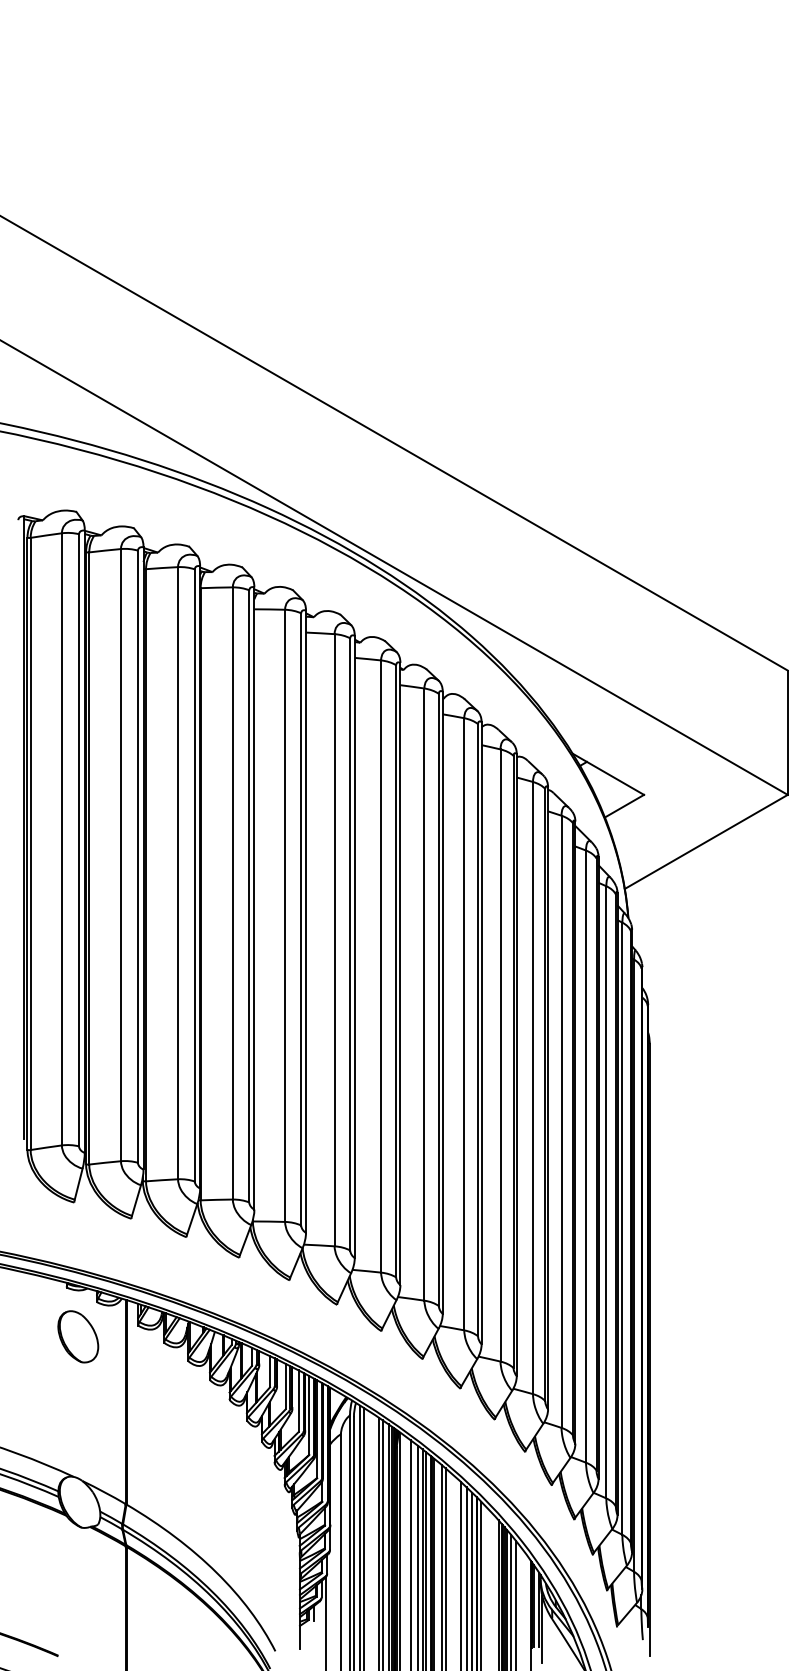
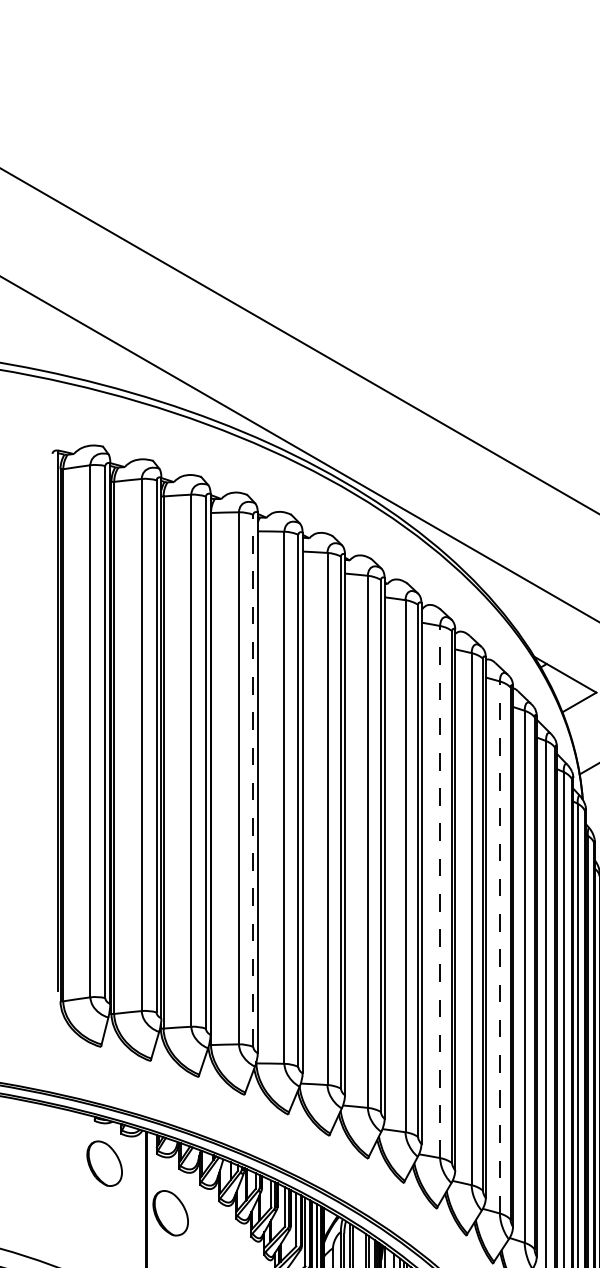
line: (249, 895) -> (253, 780), solid -> dashed
line: (464, 1023) -> (440, 891), solid -> dashed
line: (533, 1087) -> (500, 946), solid -> dashed
part: (154, 1393) -> (170, 1212), added

